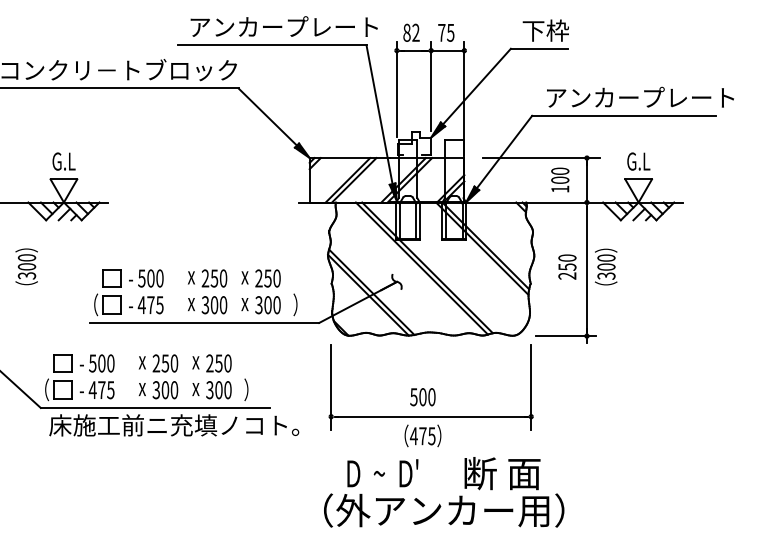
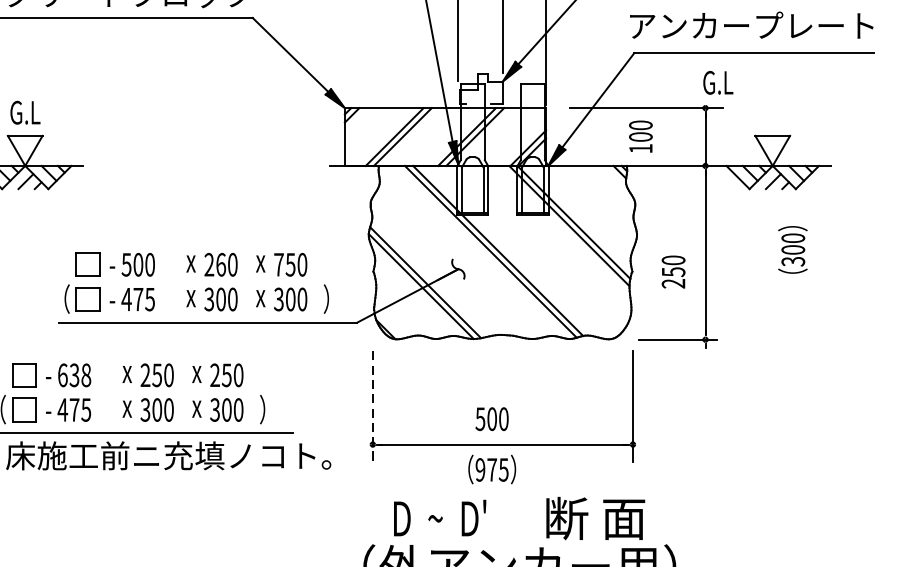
text: (640, 96) -> (751, 24), moved
text: (638, 161) -> (717, 82), moved
text: (560, 179) -> (641, 136), moved
text: (567, 266) -> (673, 271), moved
text: (606, 266) -> (793, 249), moved
text: (214, 278) -> (221, 264), 250 -> 260
text: (258, 278) -> (278, 264), 250 -> 750
text: (101, 363) -> (74, 375), 500 -> 638
line: (331, 387) -> (373, 406), solid -> dashed
text: (413, 436) -> (479, 470), 475 -> 975

